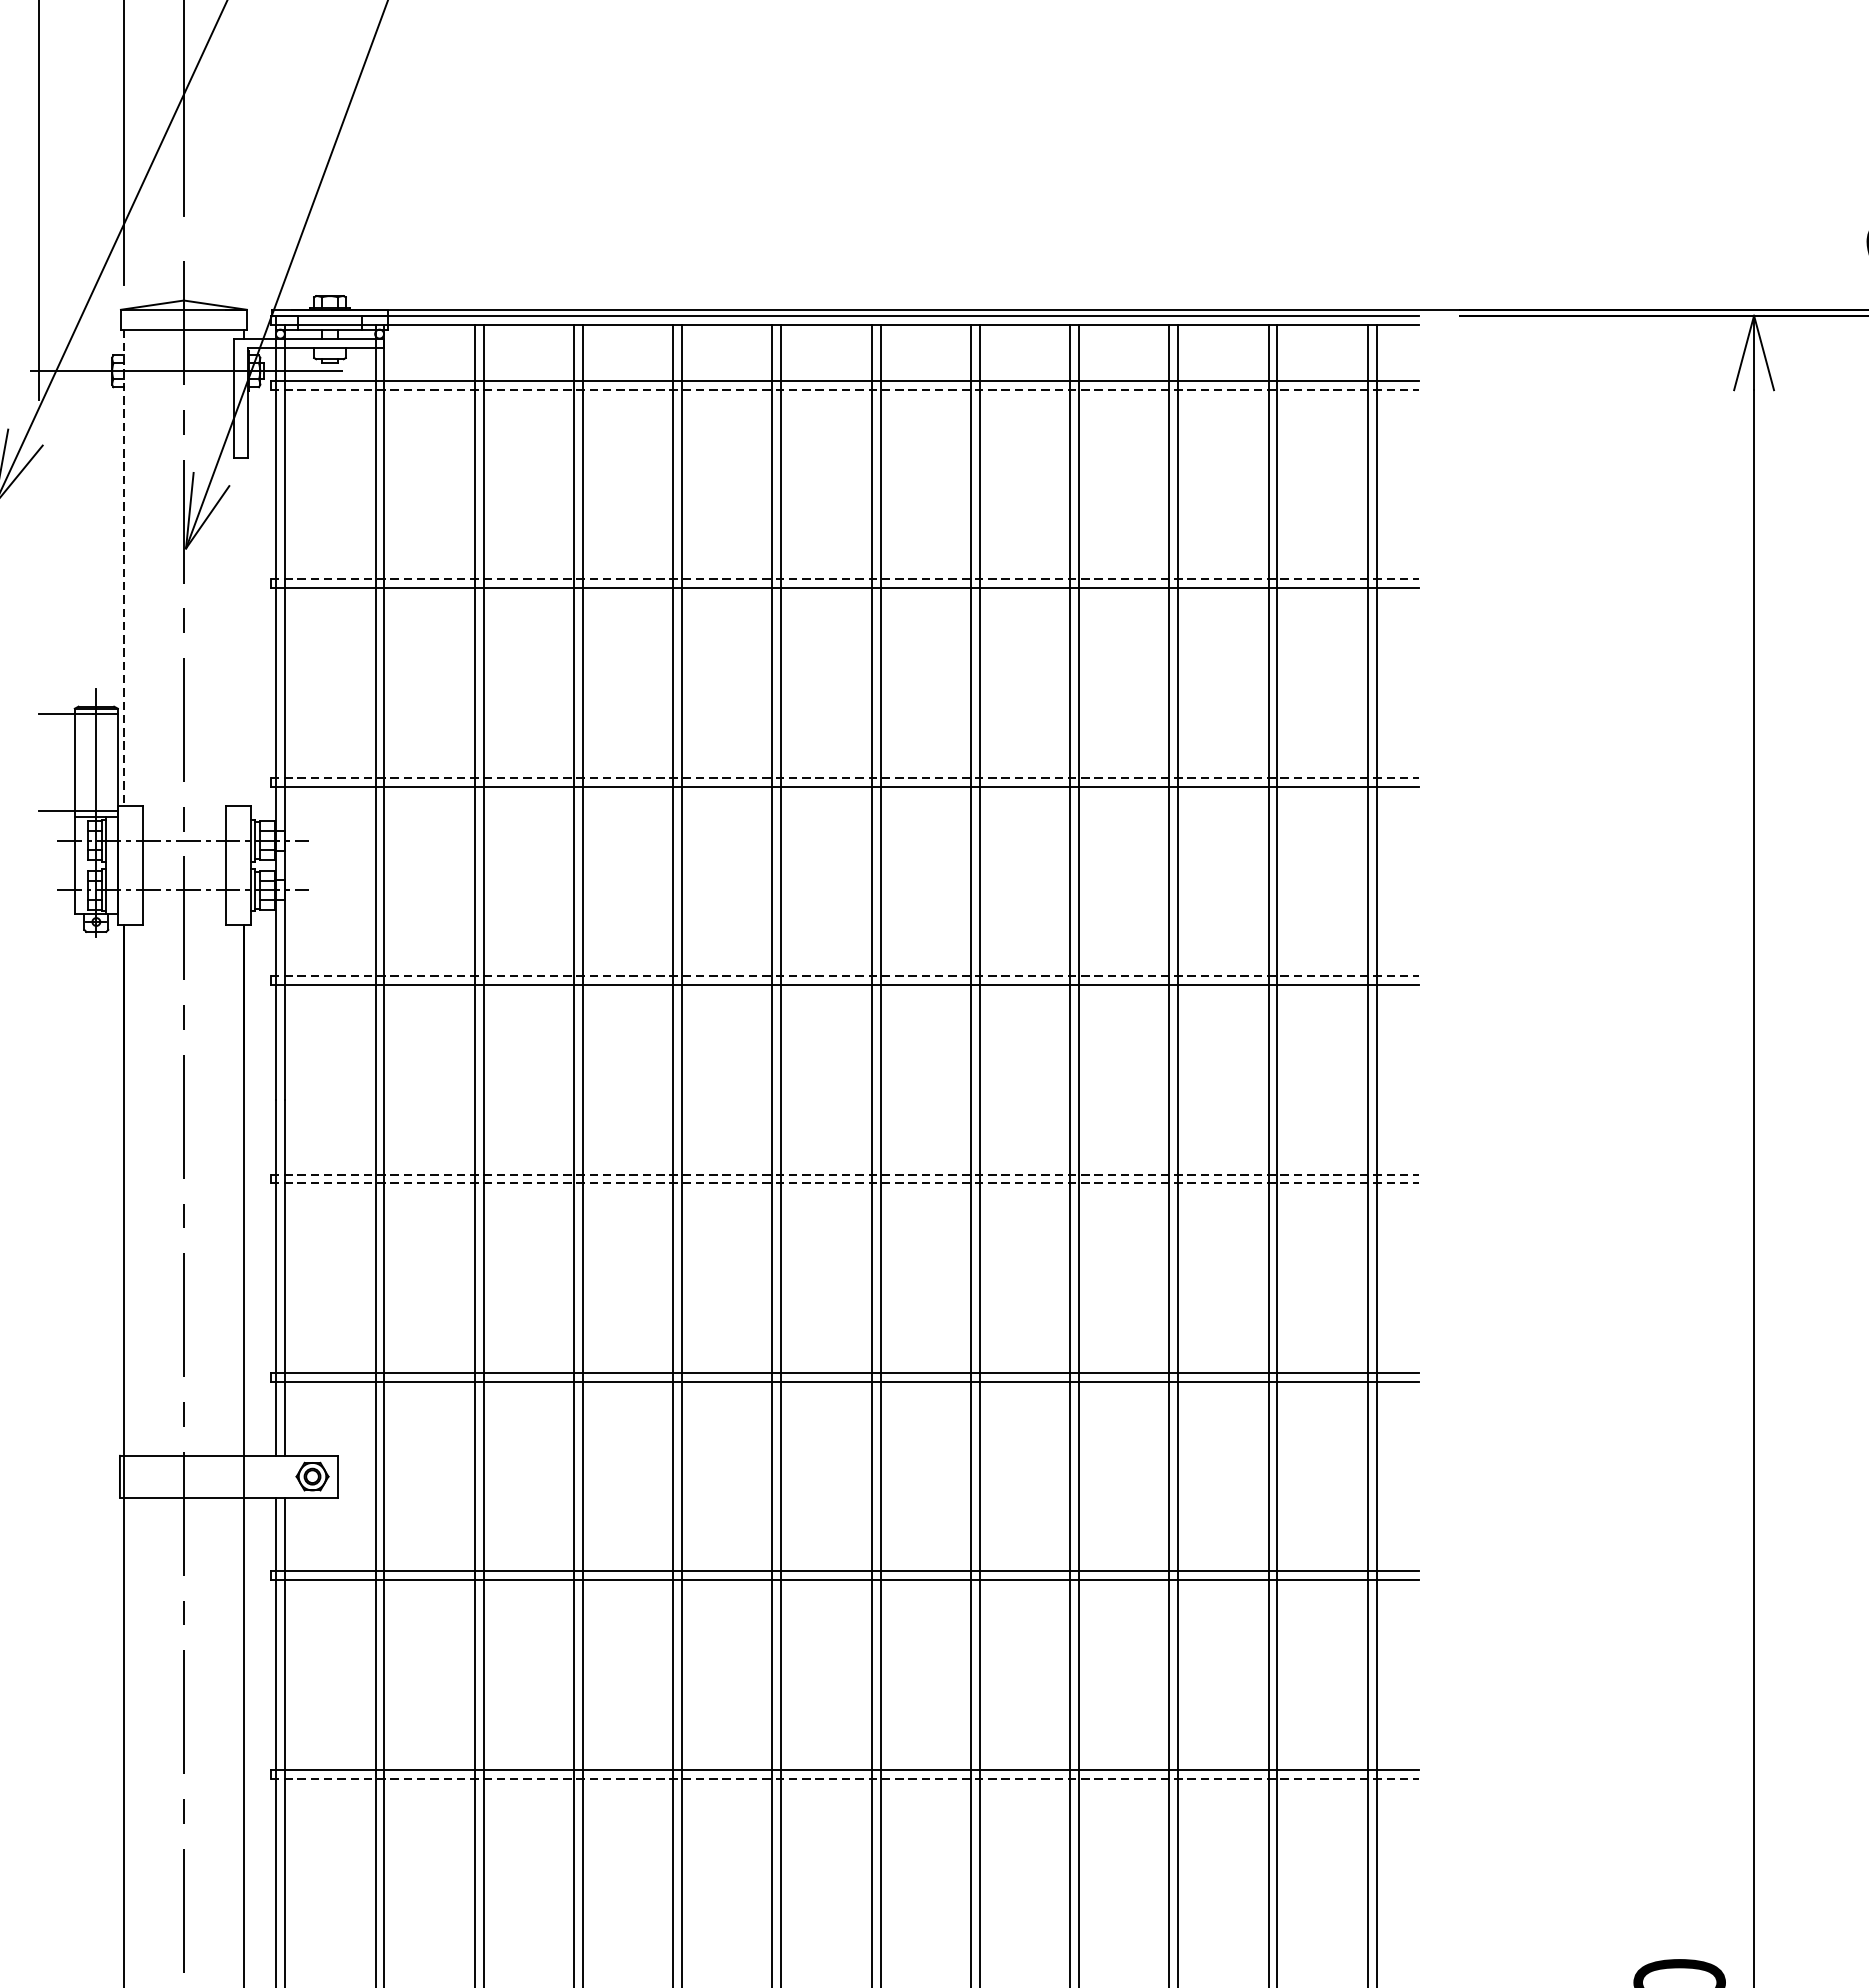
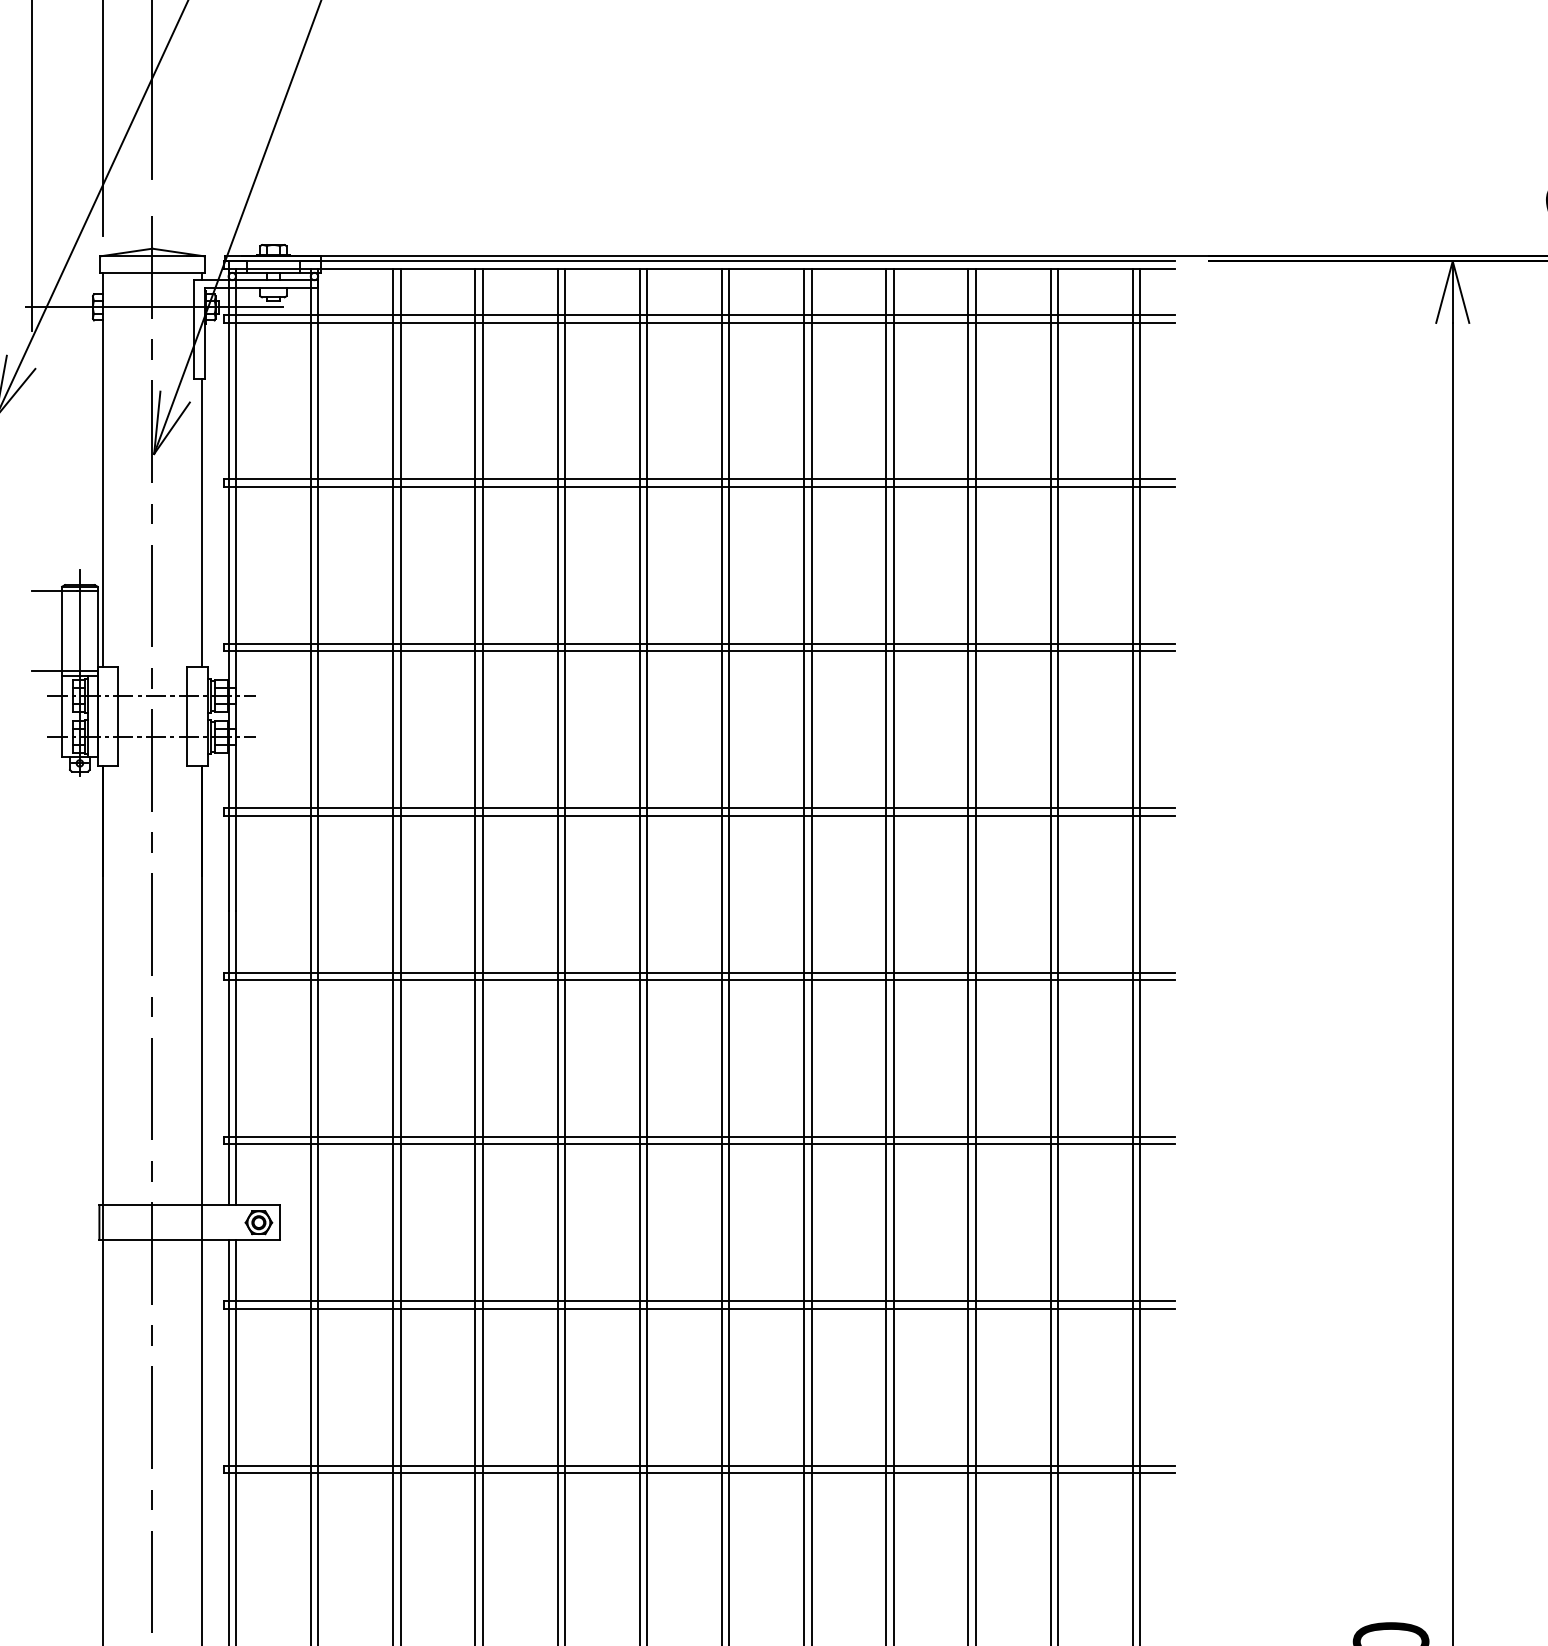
line: (845, 389) -> (700, 322), dashed -> solid
line: (123, 568) -> (102, 470), dashed -> solid
line: (845, 579) -> (700, 479), dashed -> solid
line: (244, 631) -> (202, 522), added
line: (845, 777) -> (700, 643), dashed -> solid
line: (845, 976) -> (700, 808), dashed -> solid
line: (845, 1174) -> (700, 972), dashed -> solid
line: (845, 1182) -> (700, 979), dashed -> solid
line: (845, 1778) -> (700, 1472), dashed -> solid

